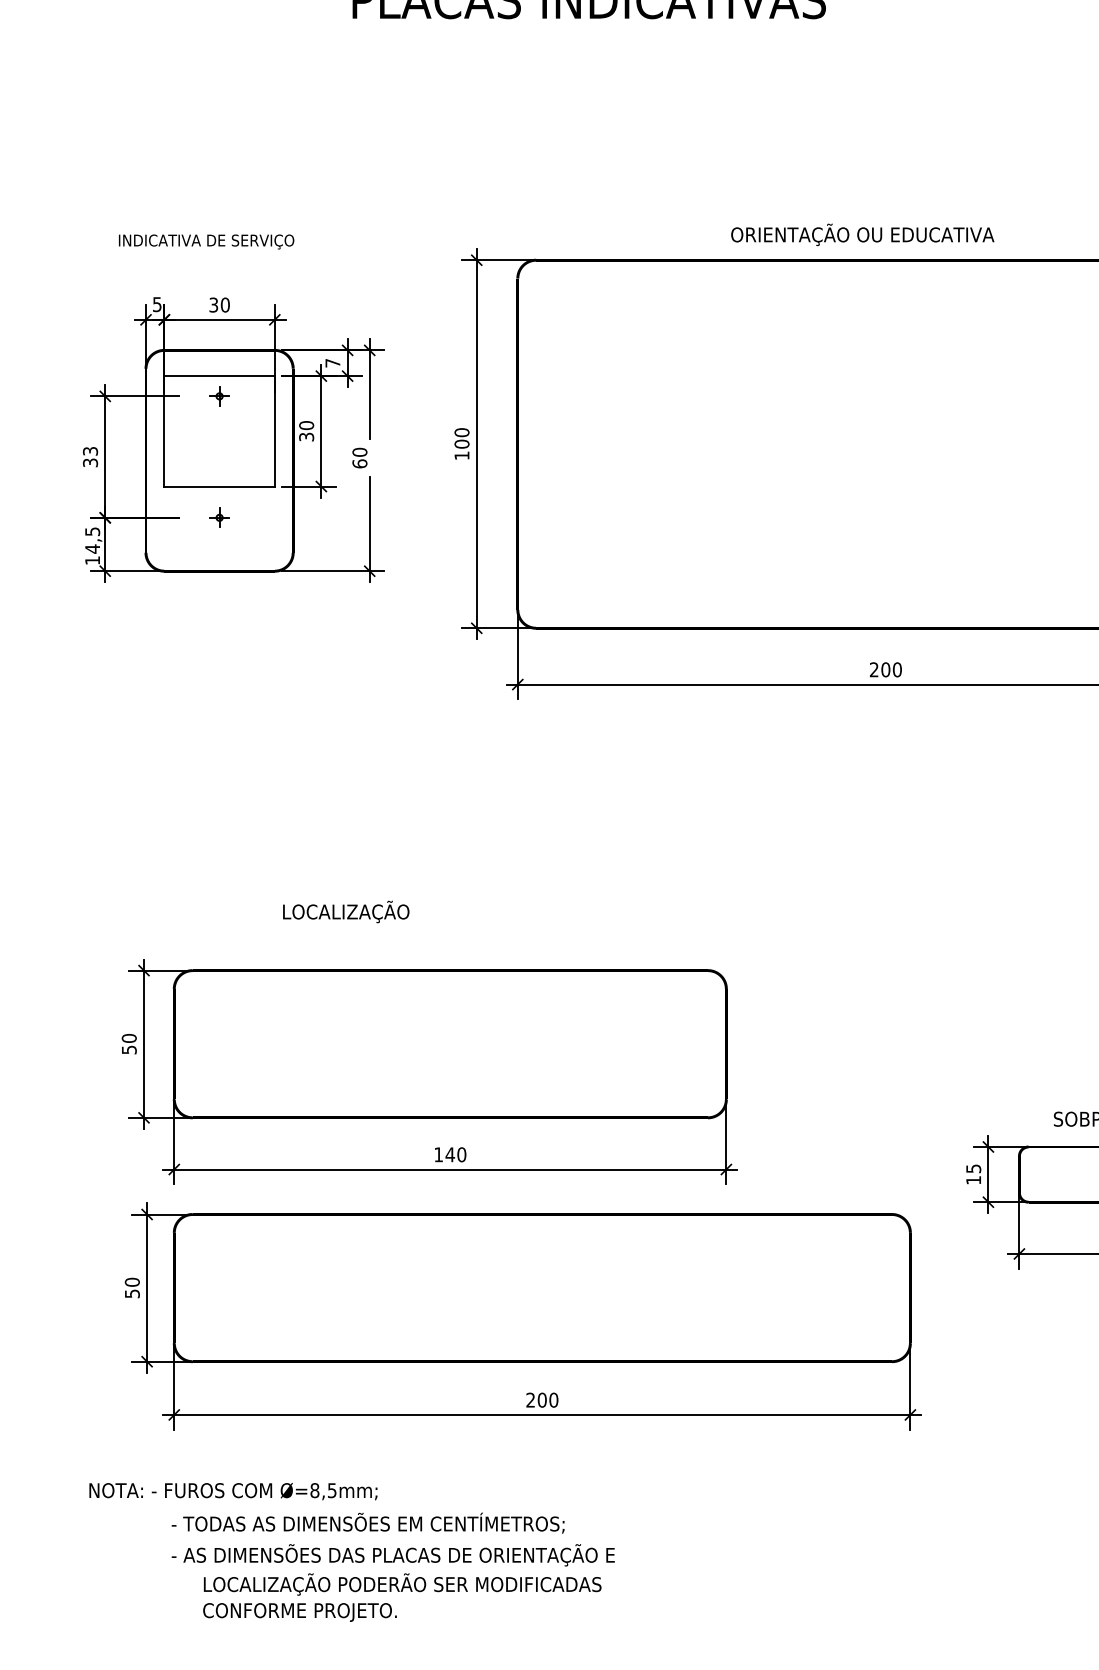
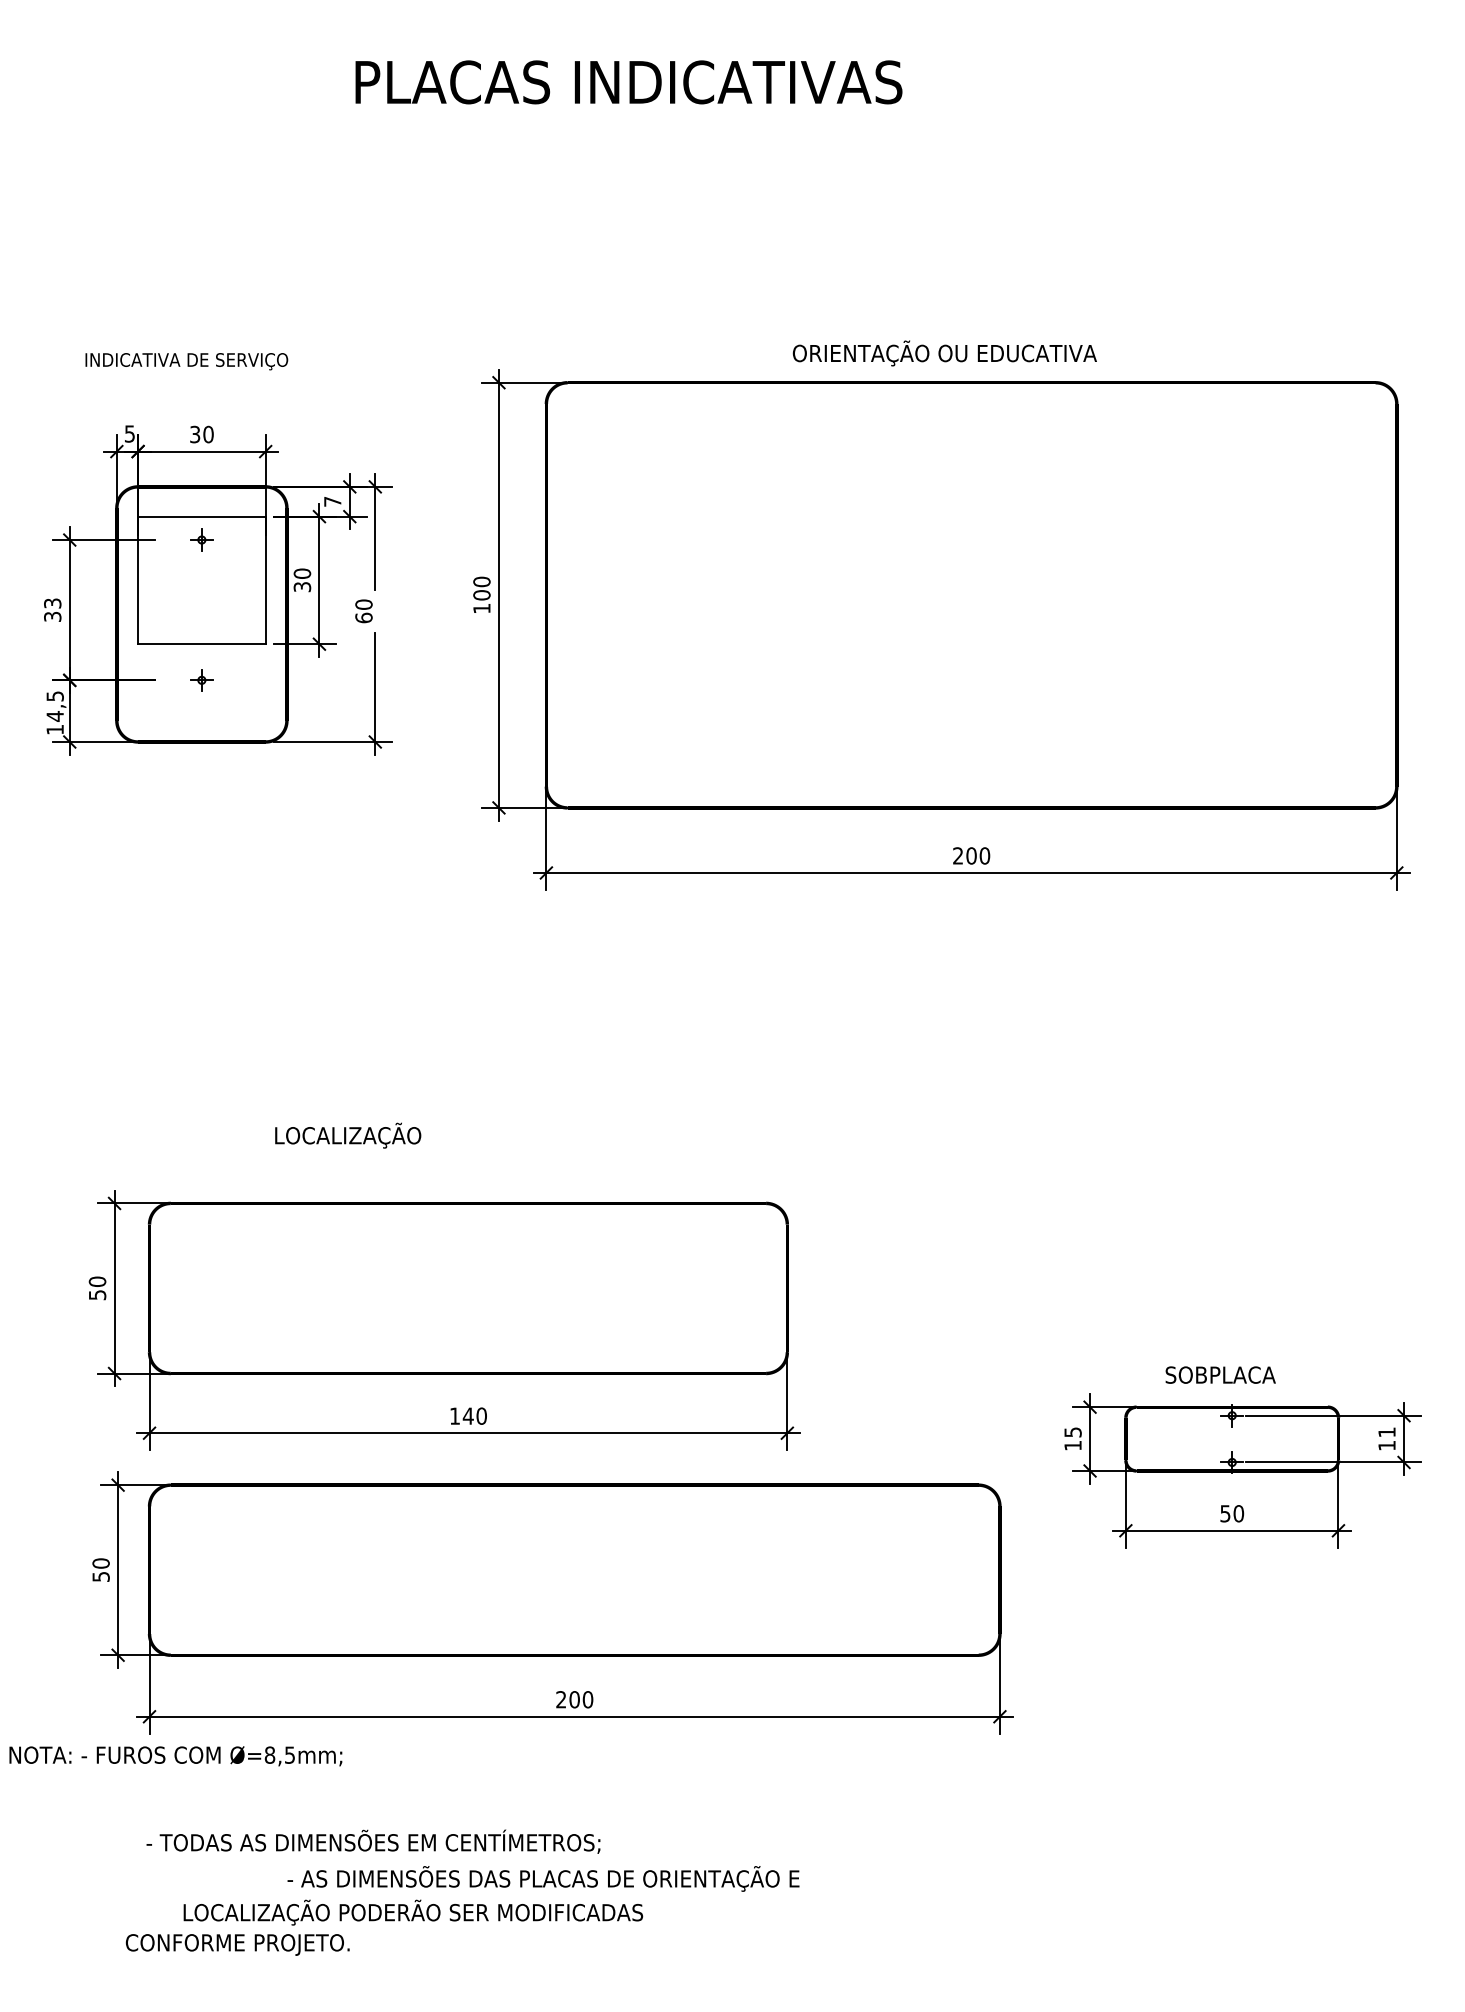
text: (233, 1491) -> (175, 1756), moved
text: (393, 1554) -> (543, 1878), moved
text: (299, 1612) -> (237, 1944), moved

